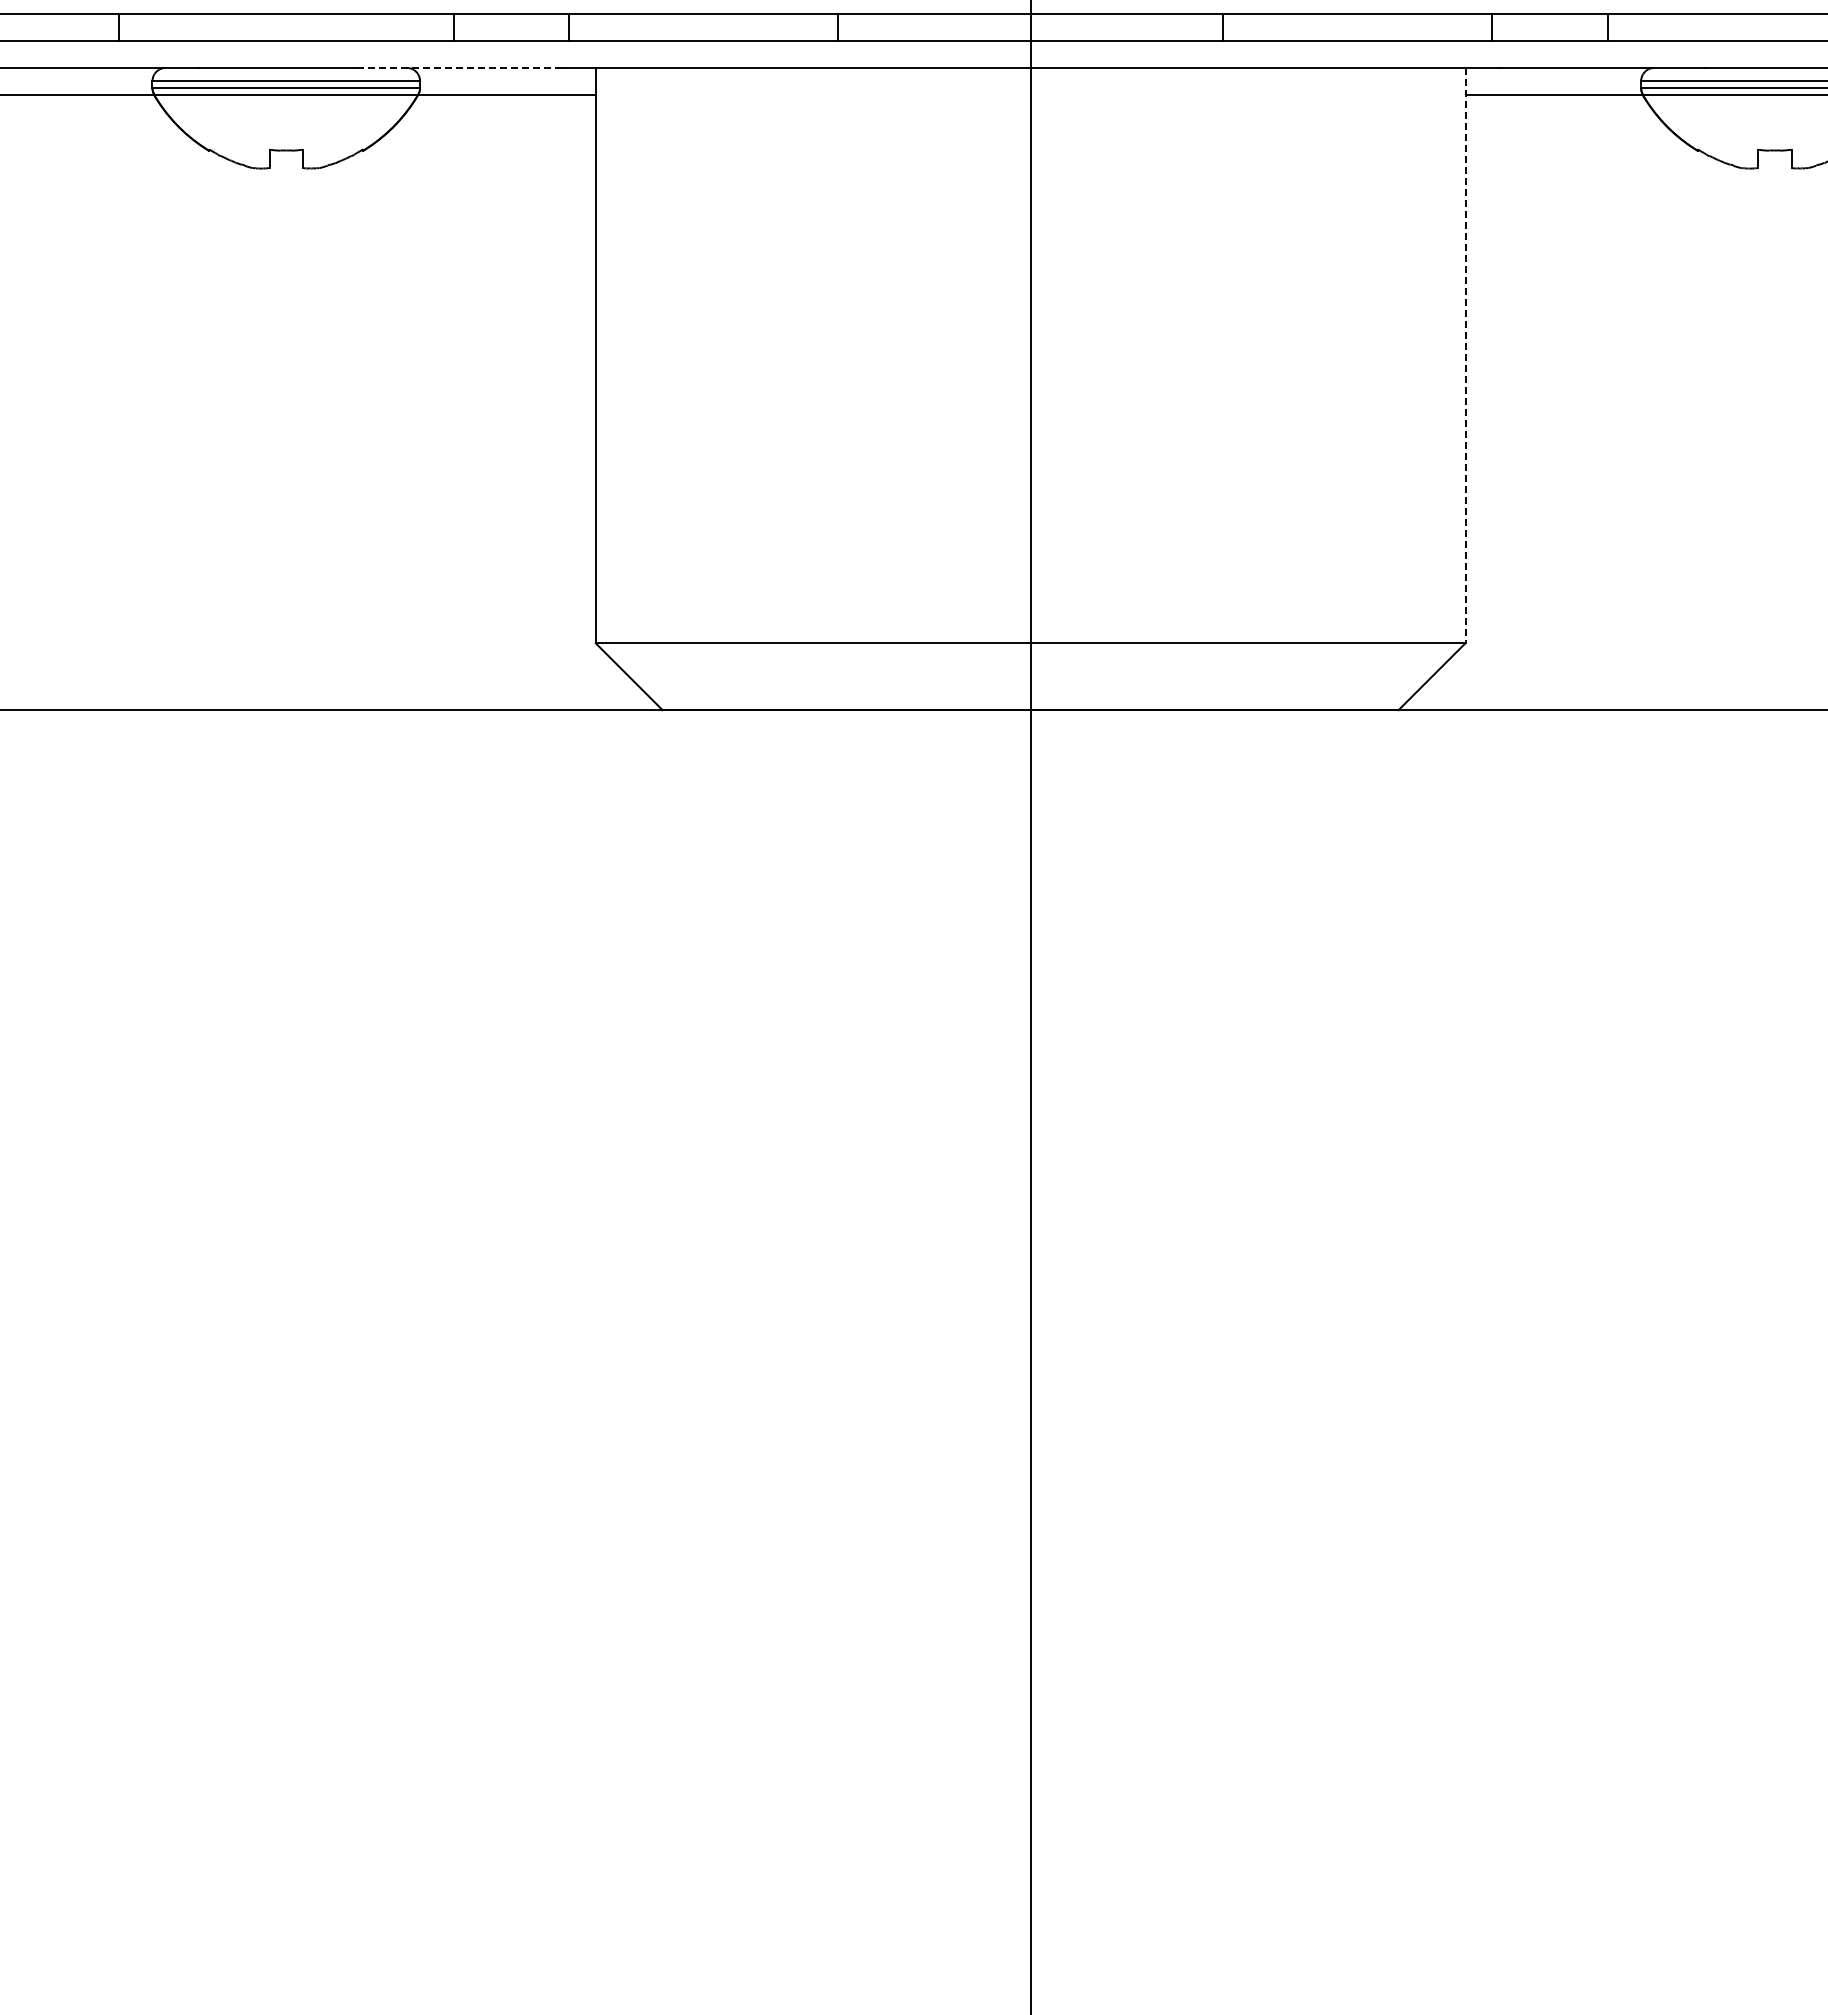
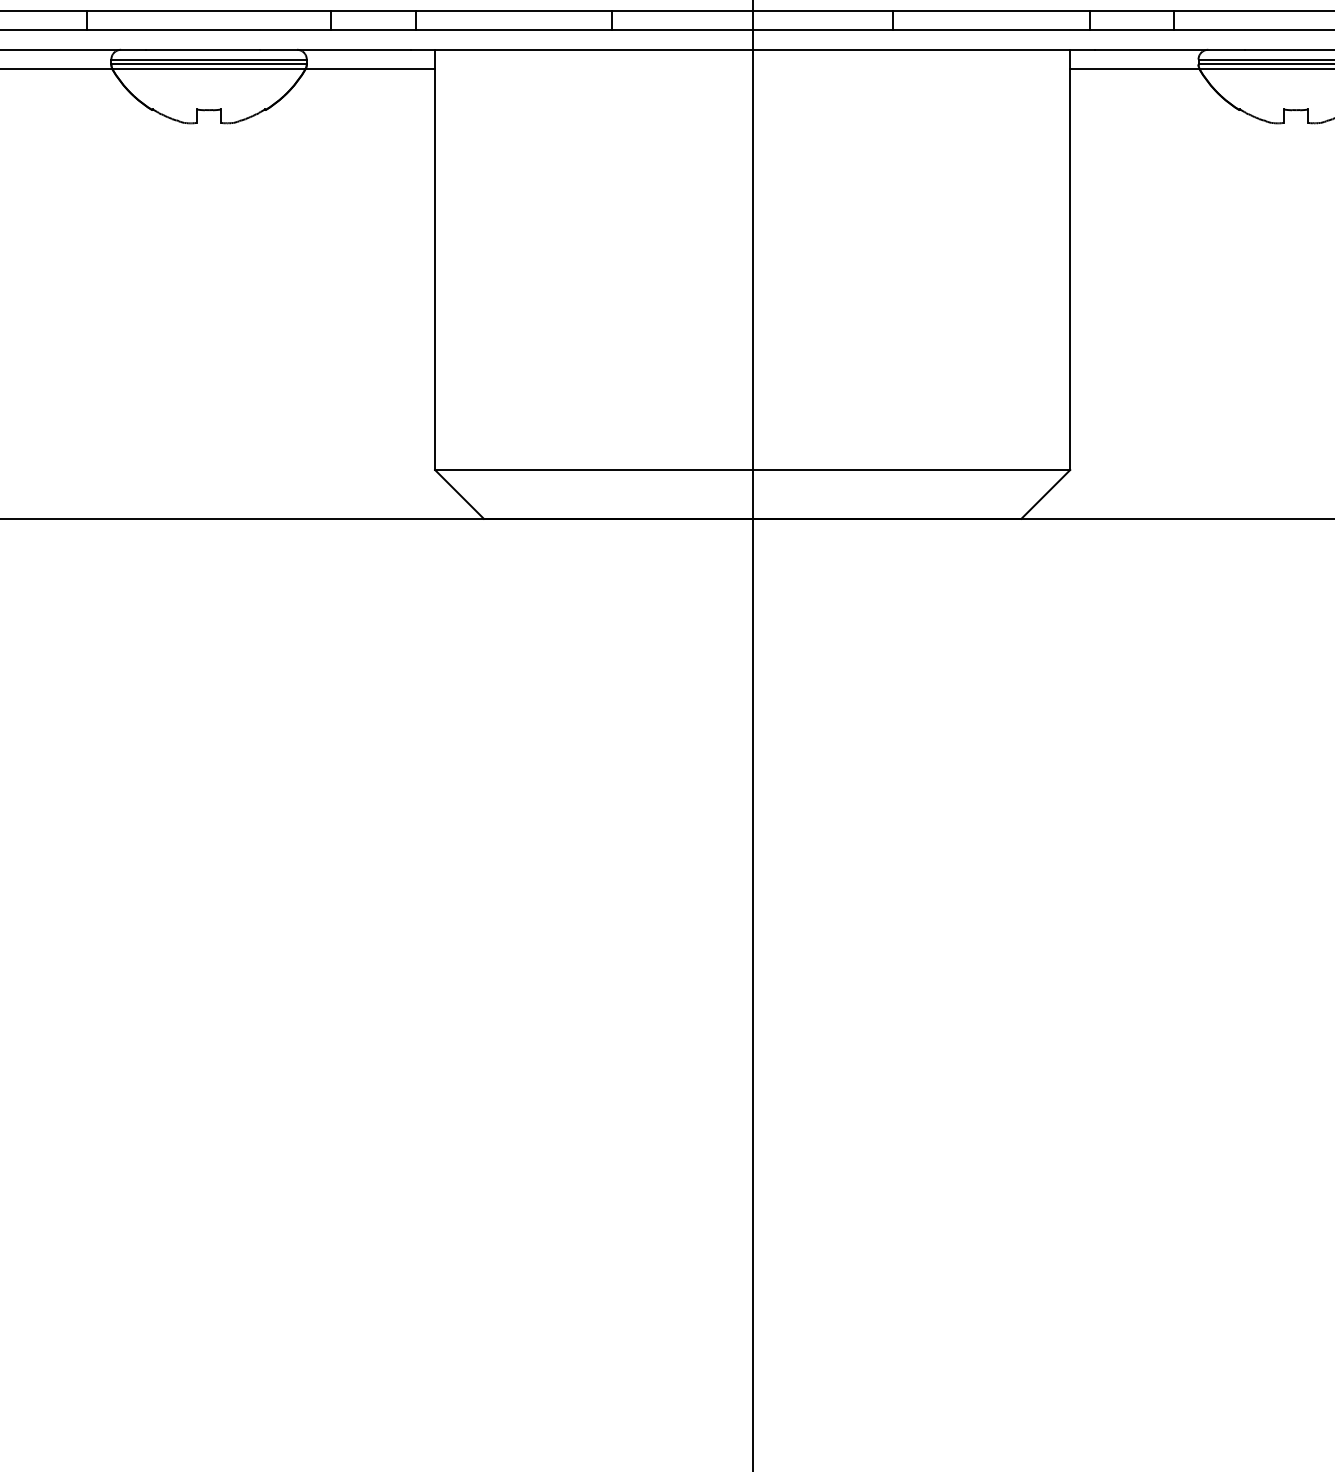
line: (459, 67) -> (335, 49), dashed -> solid
line: (1465, 355) -> (1070, 259), dashed -> solid

